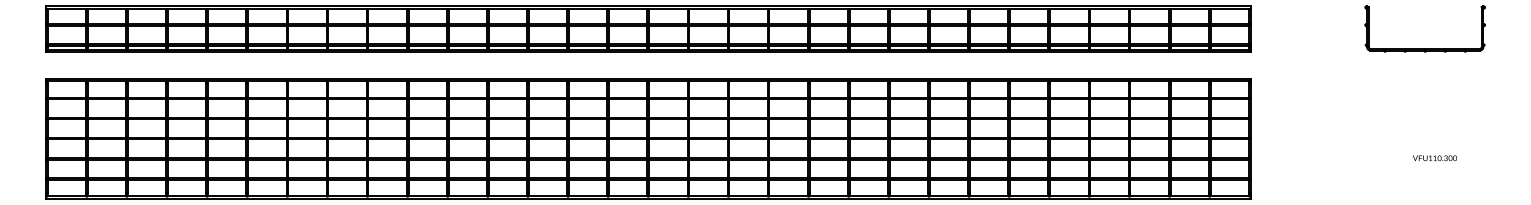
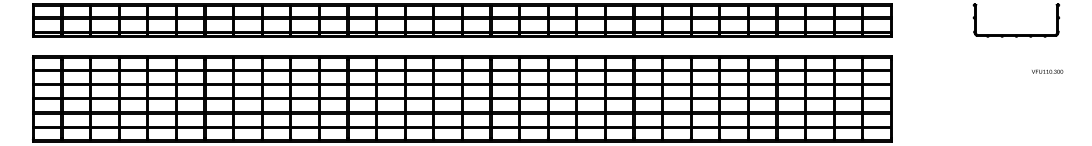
text: (1435, 157) -> (1047, 71), moved

